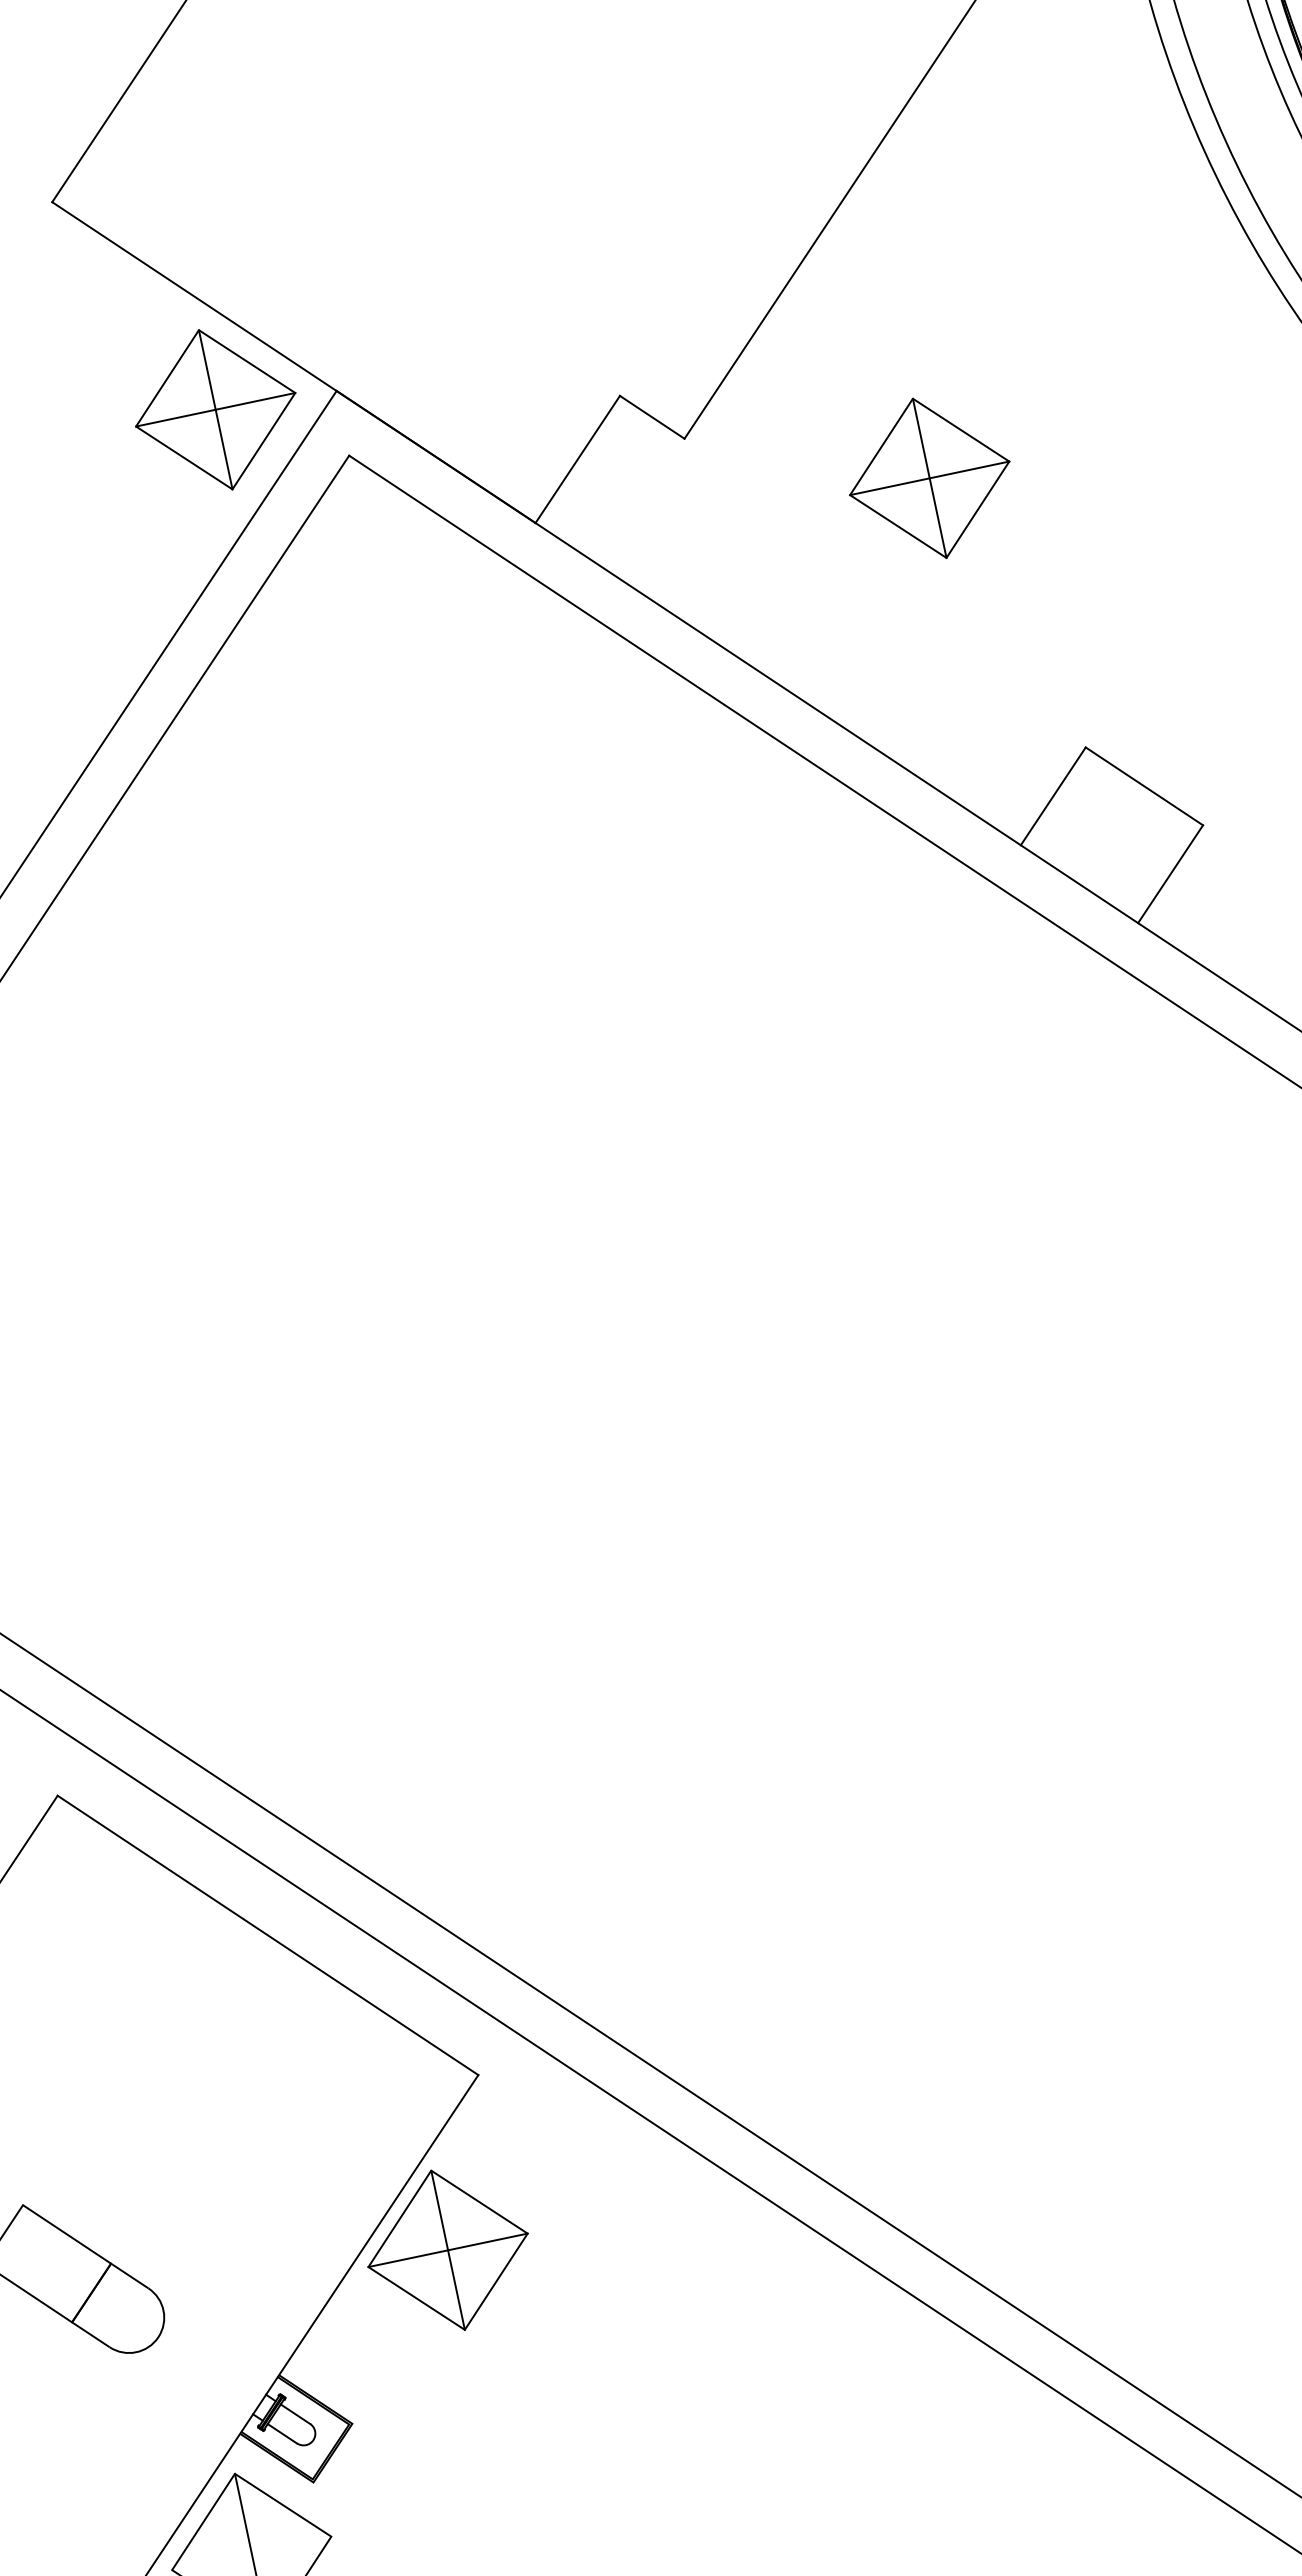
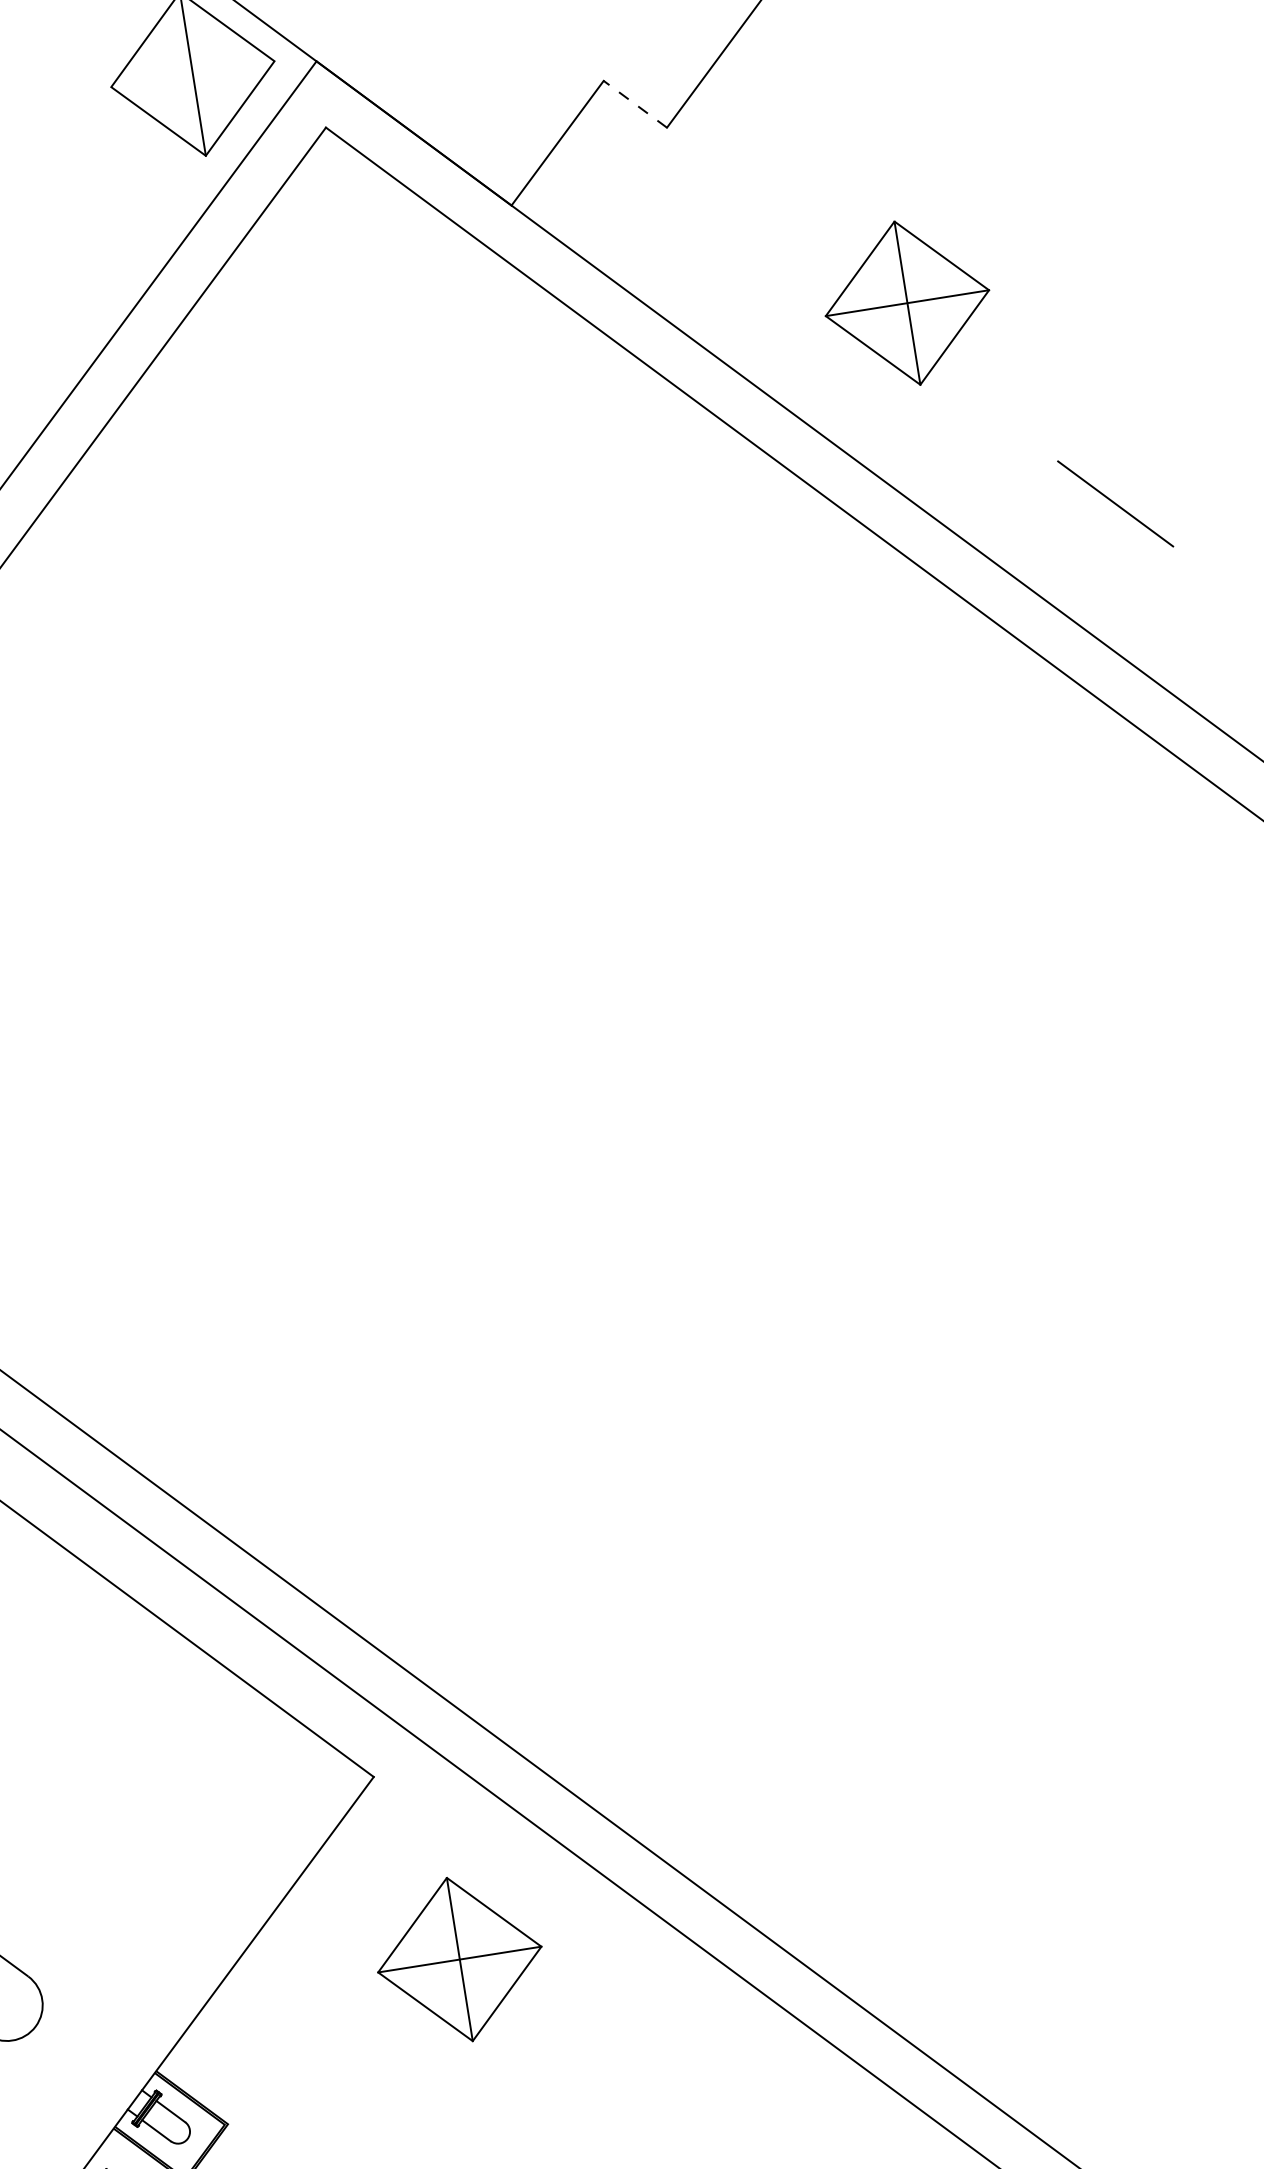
line: (215, 409) -> (192, 73), removed
line: (652, 417) -> (635, 104), solid -> dashed
part: (929, 477) -> (907, 302), moved
line: (1052, 796) -> (1021, 509), removed
line: (1170, 874) -> (1137, 594), removed
part: (447, 2249) -> (459, 1958), moved

